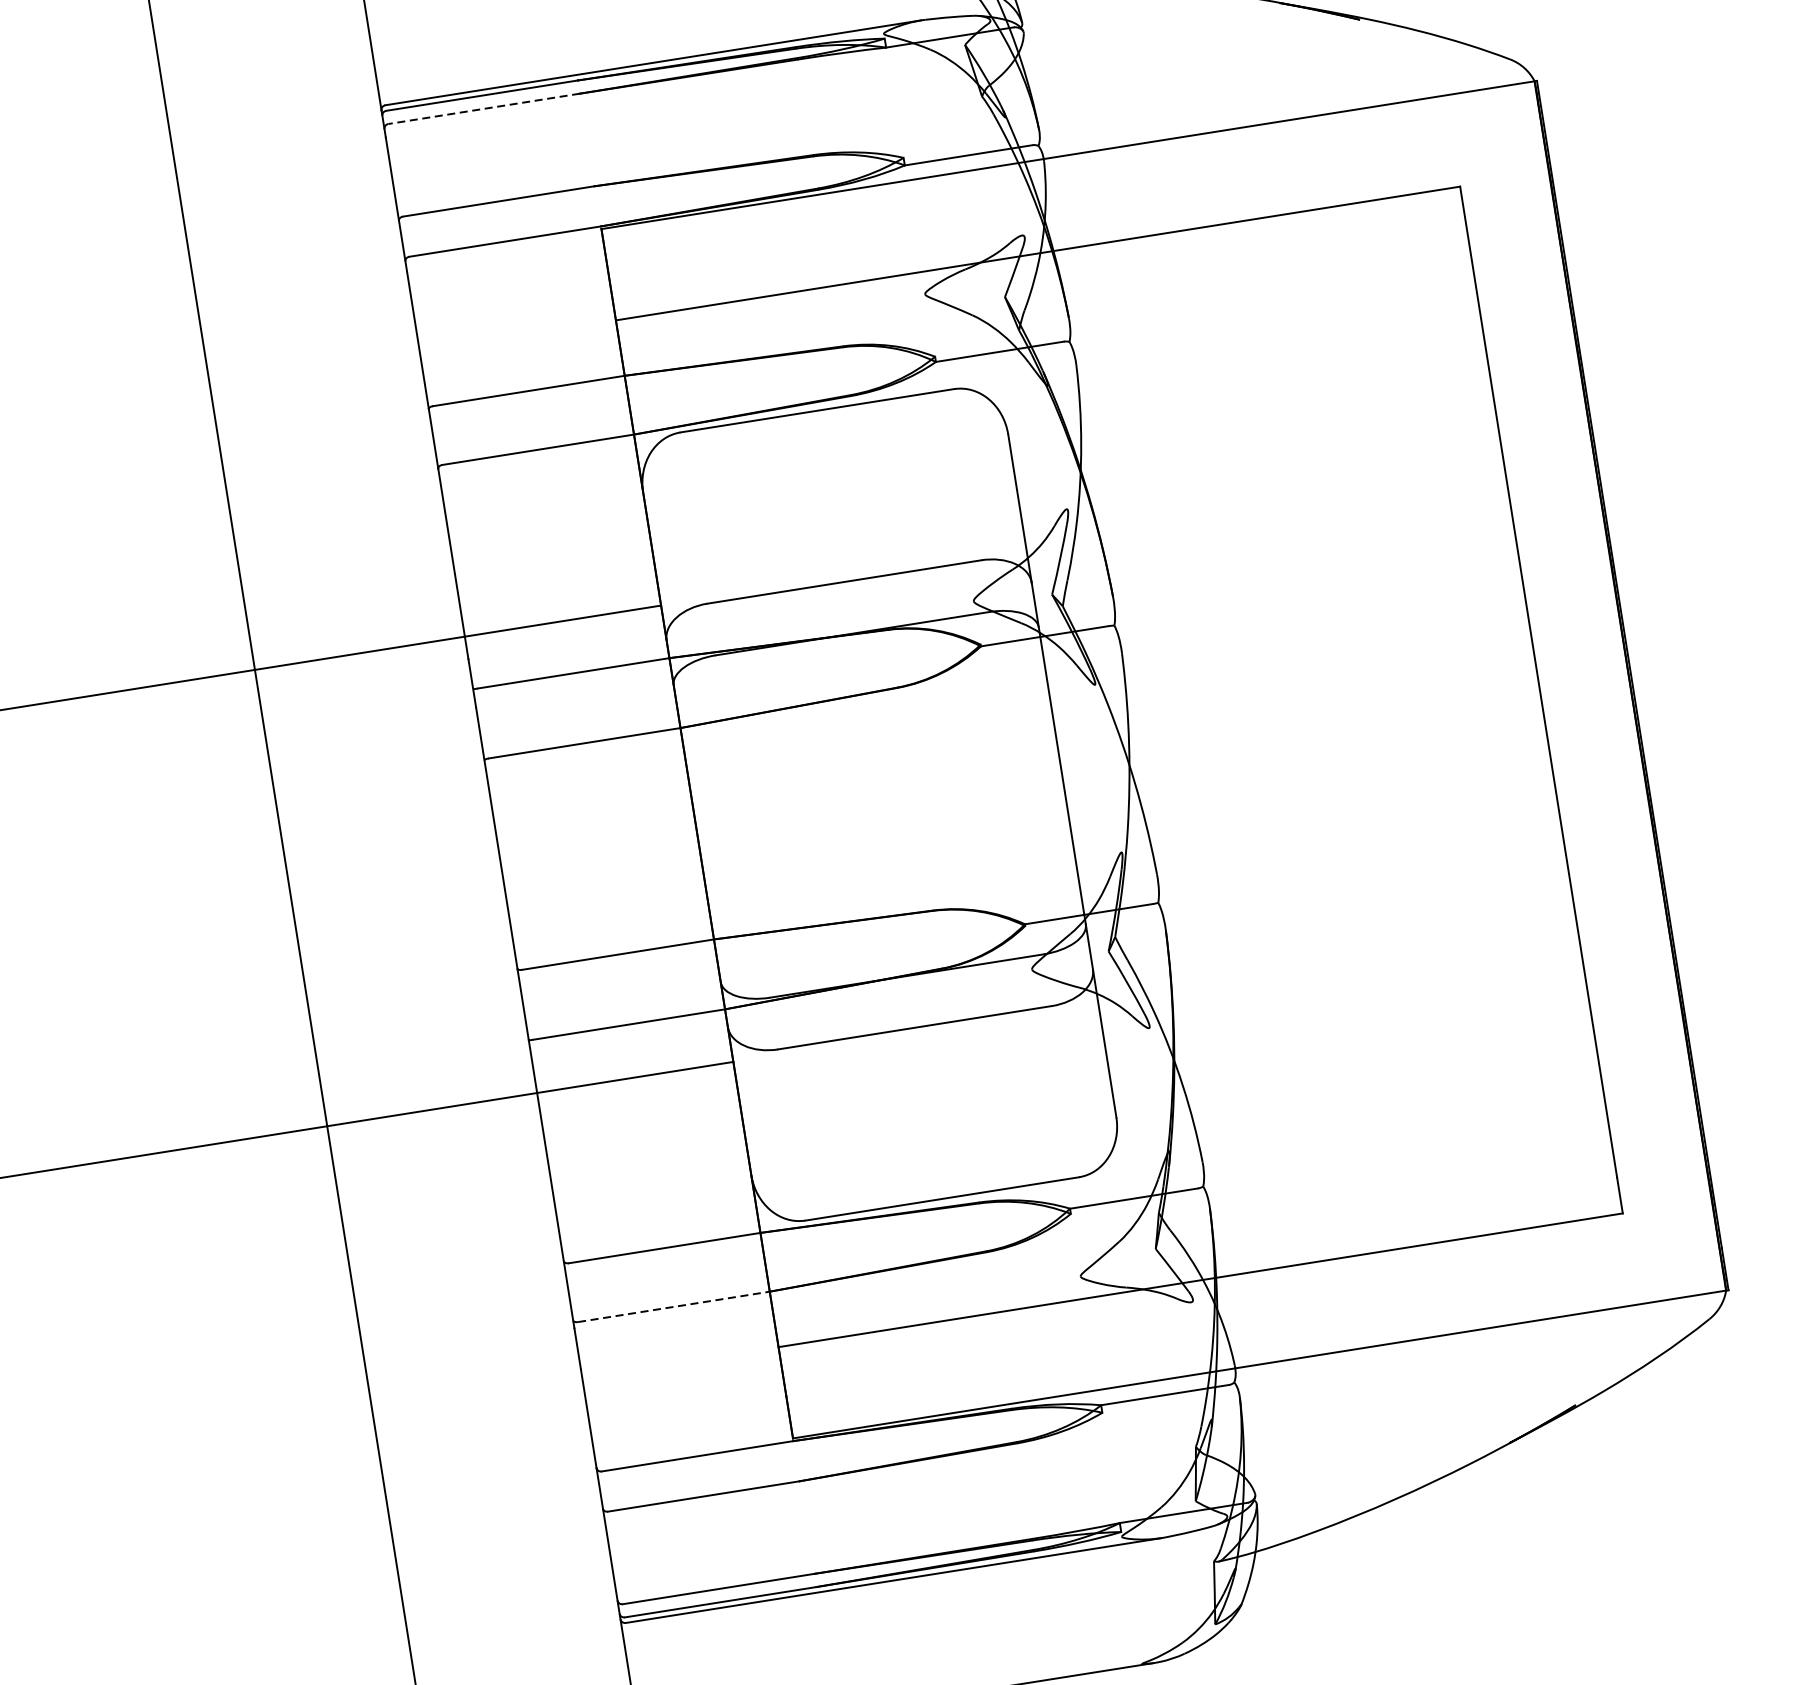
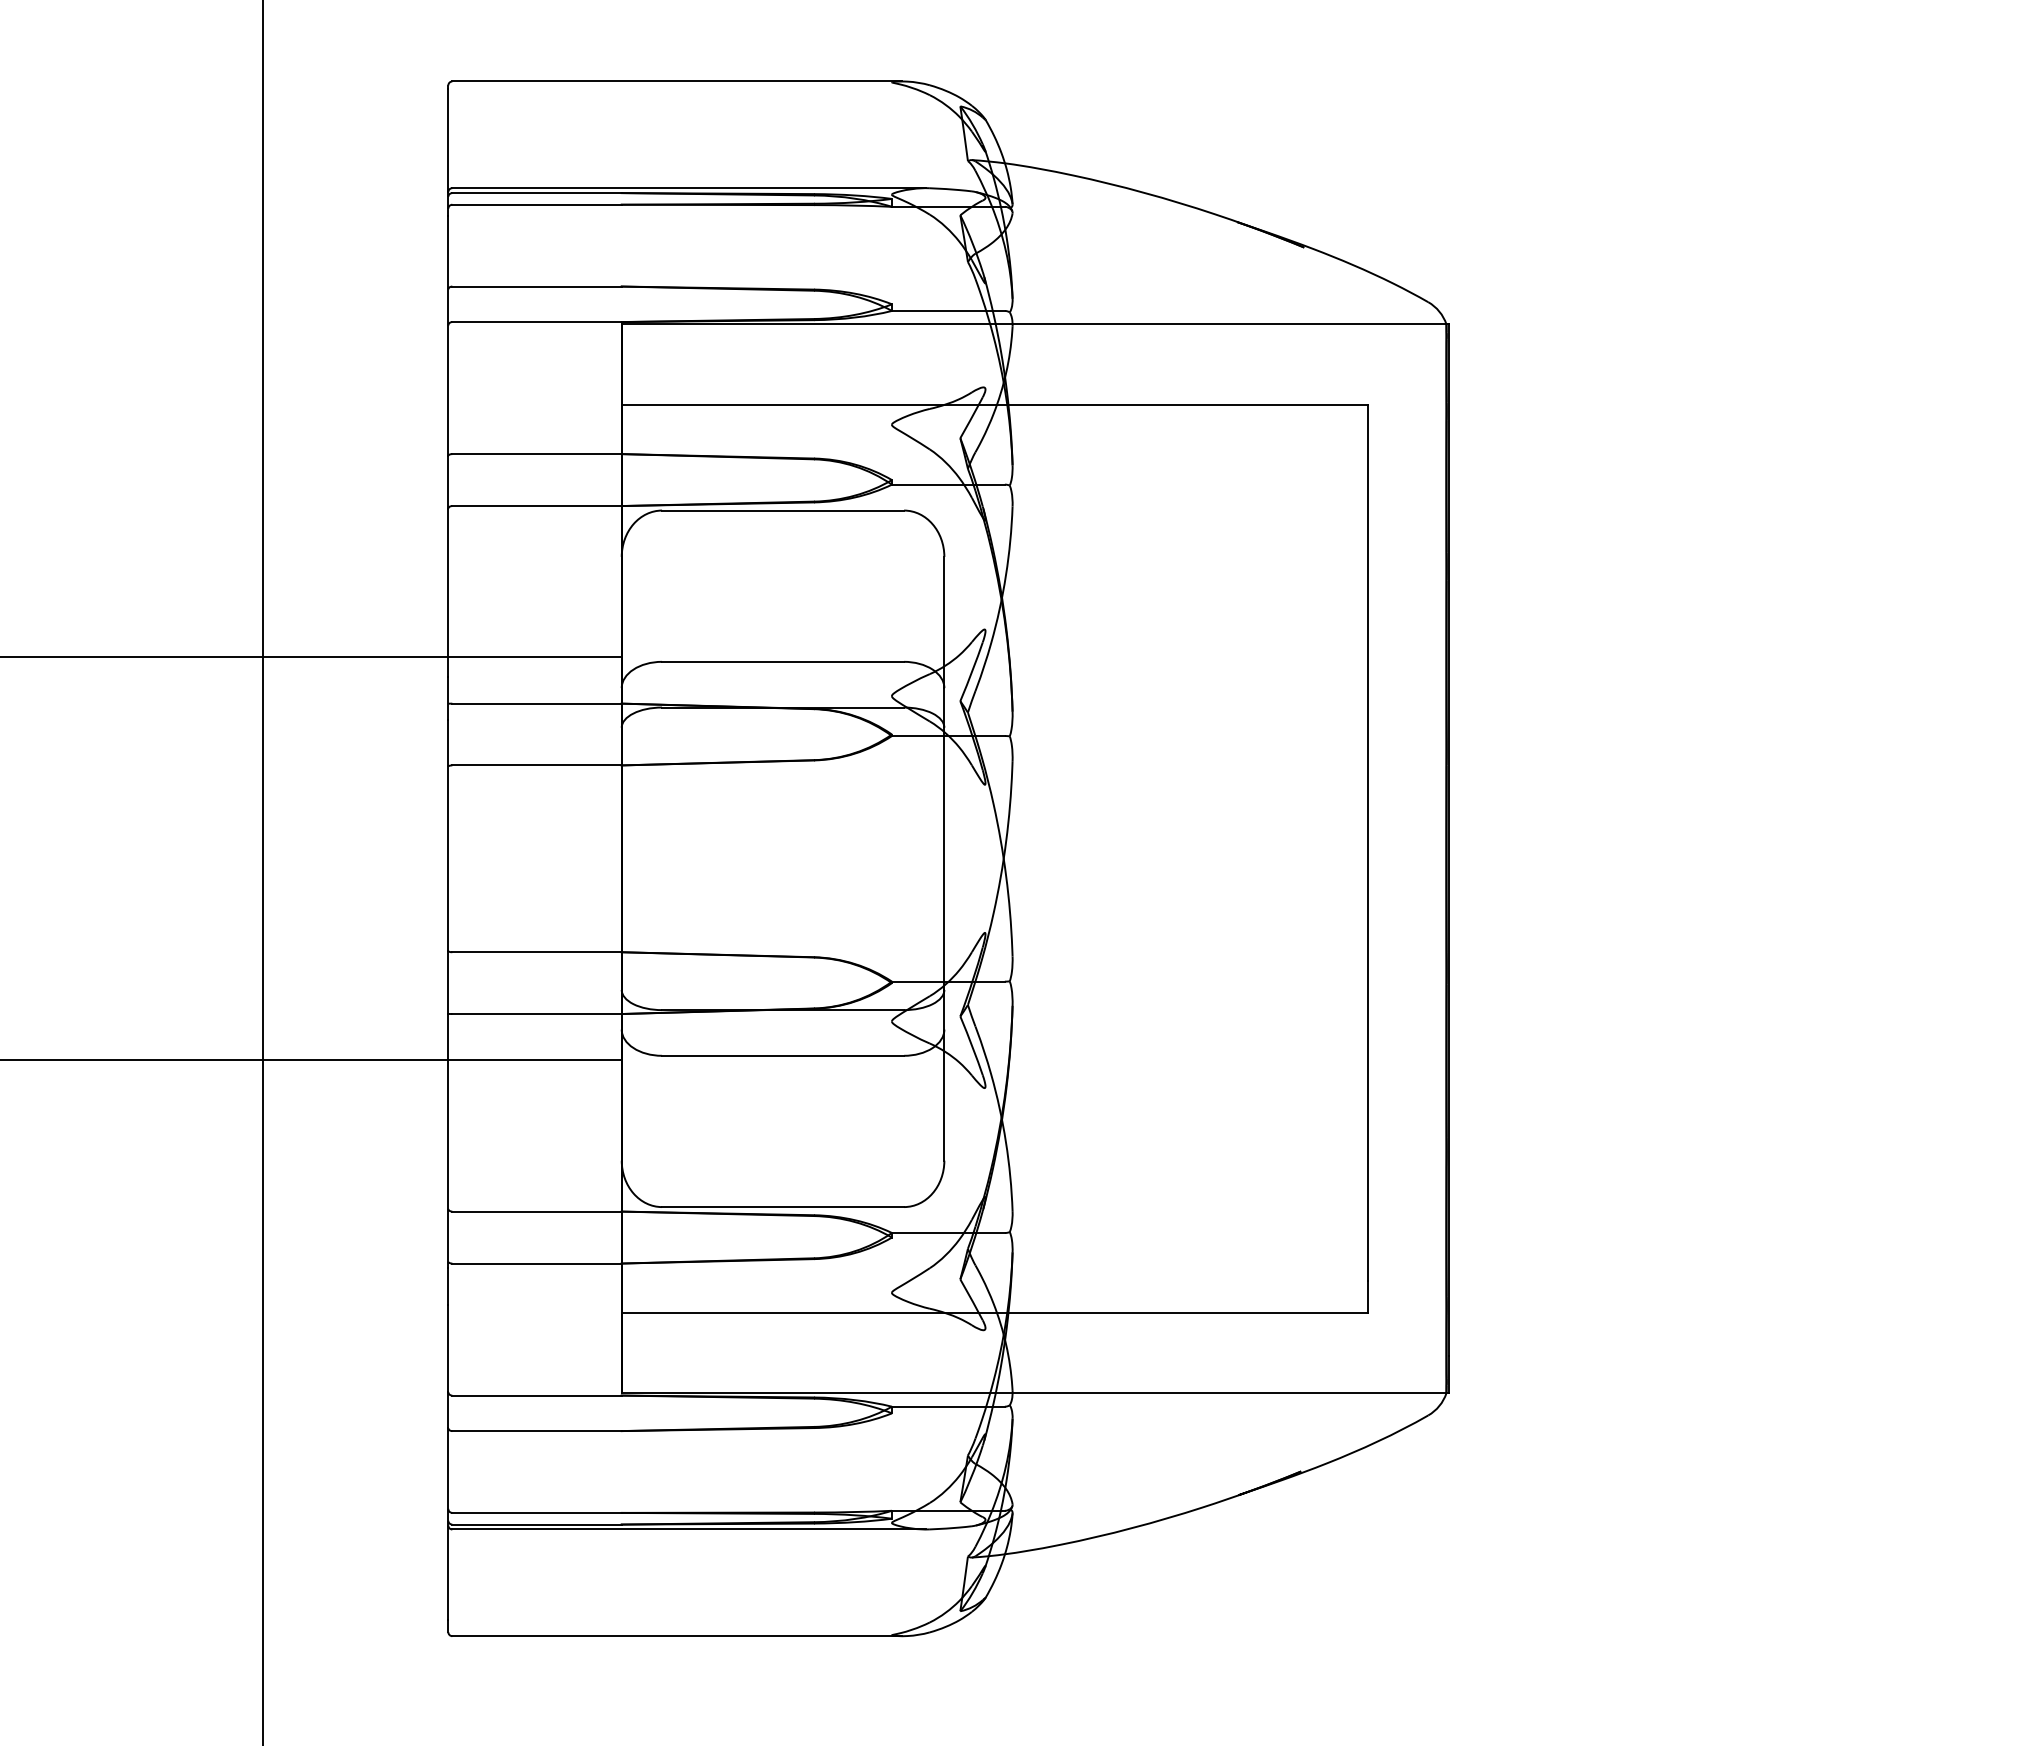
line: (484, 108) -> (537, 204), dashed -> solid
line: (674, 1306) -> (537, 1263), dashed -> solid

